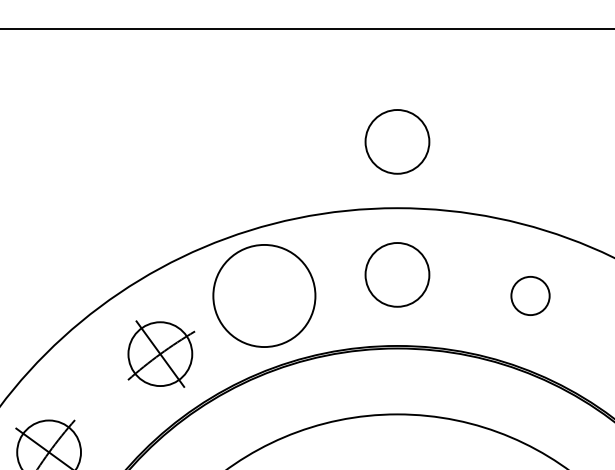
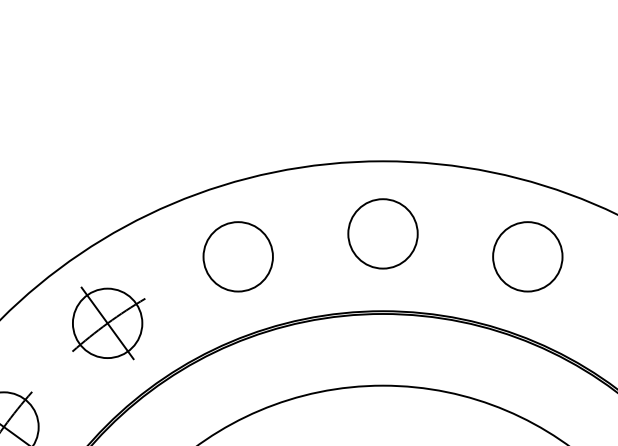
circle: (397, 141) -> (383, 88), removed
circle: (264, 295) -> (238, 256), size x0.62
circle: (530, 295) -> (527, 256), size x1.67
part: (161, 353) -> (108, 322), moved

